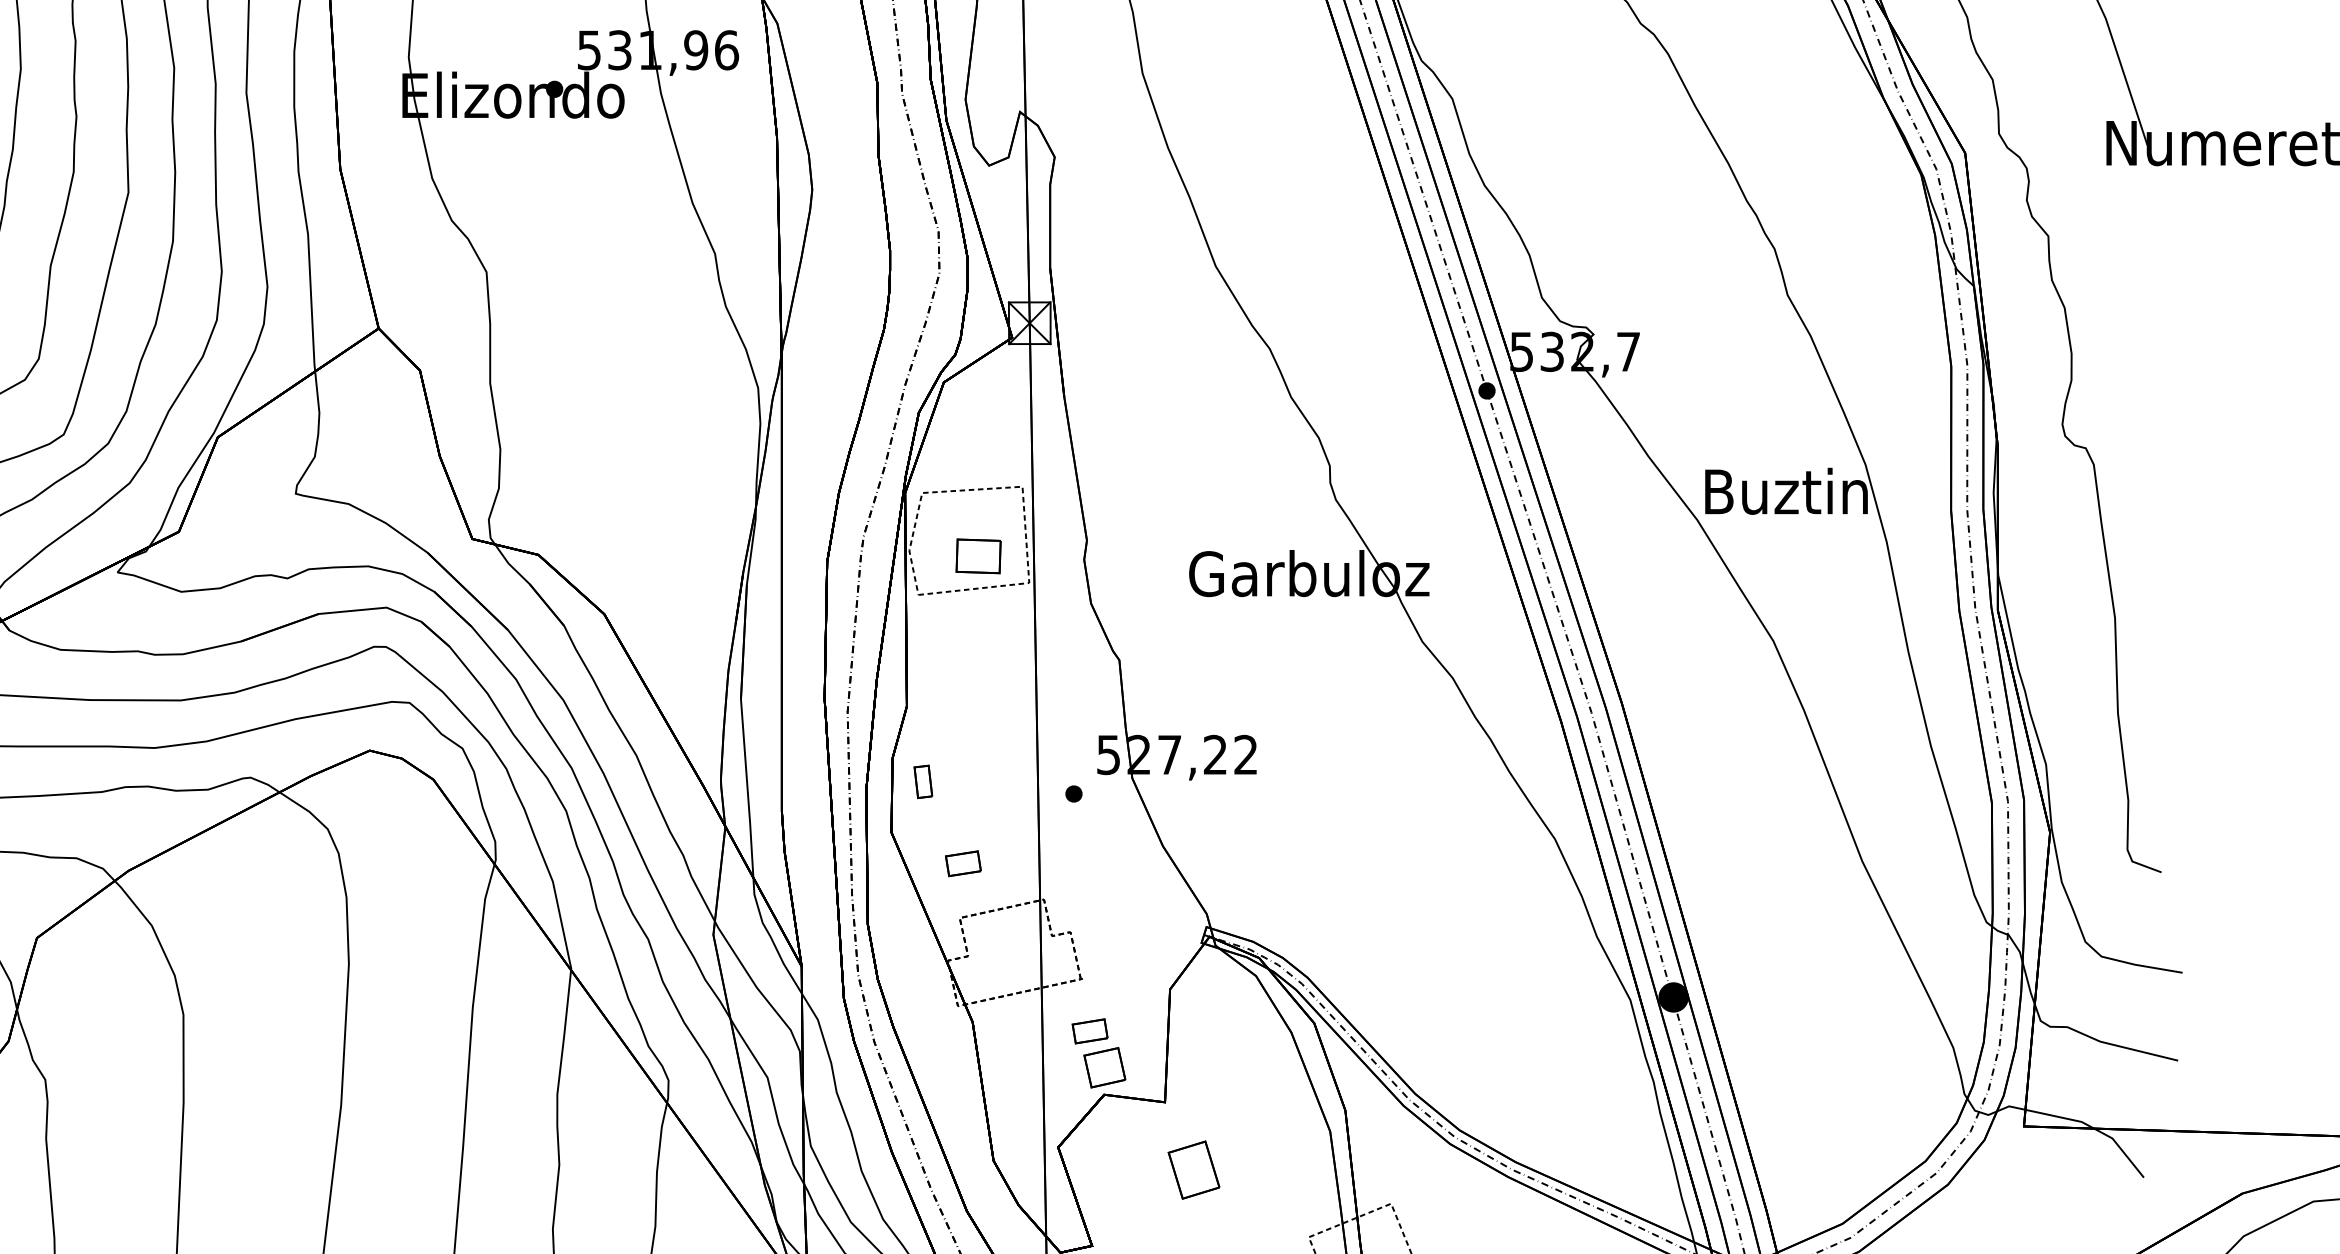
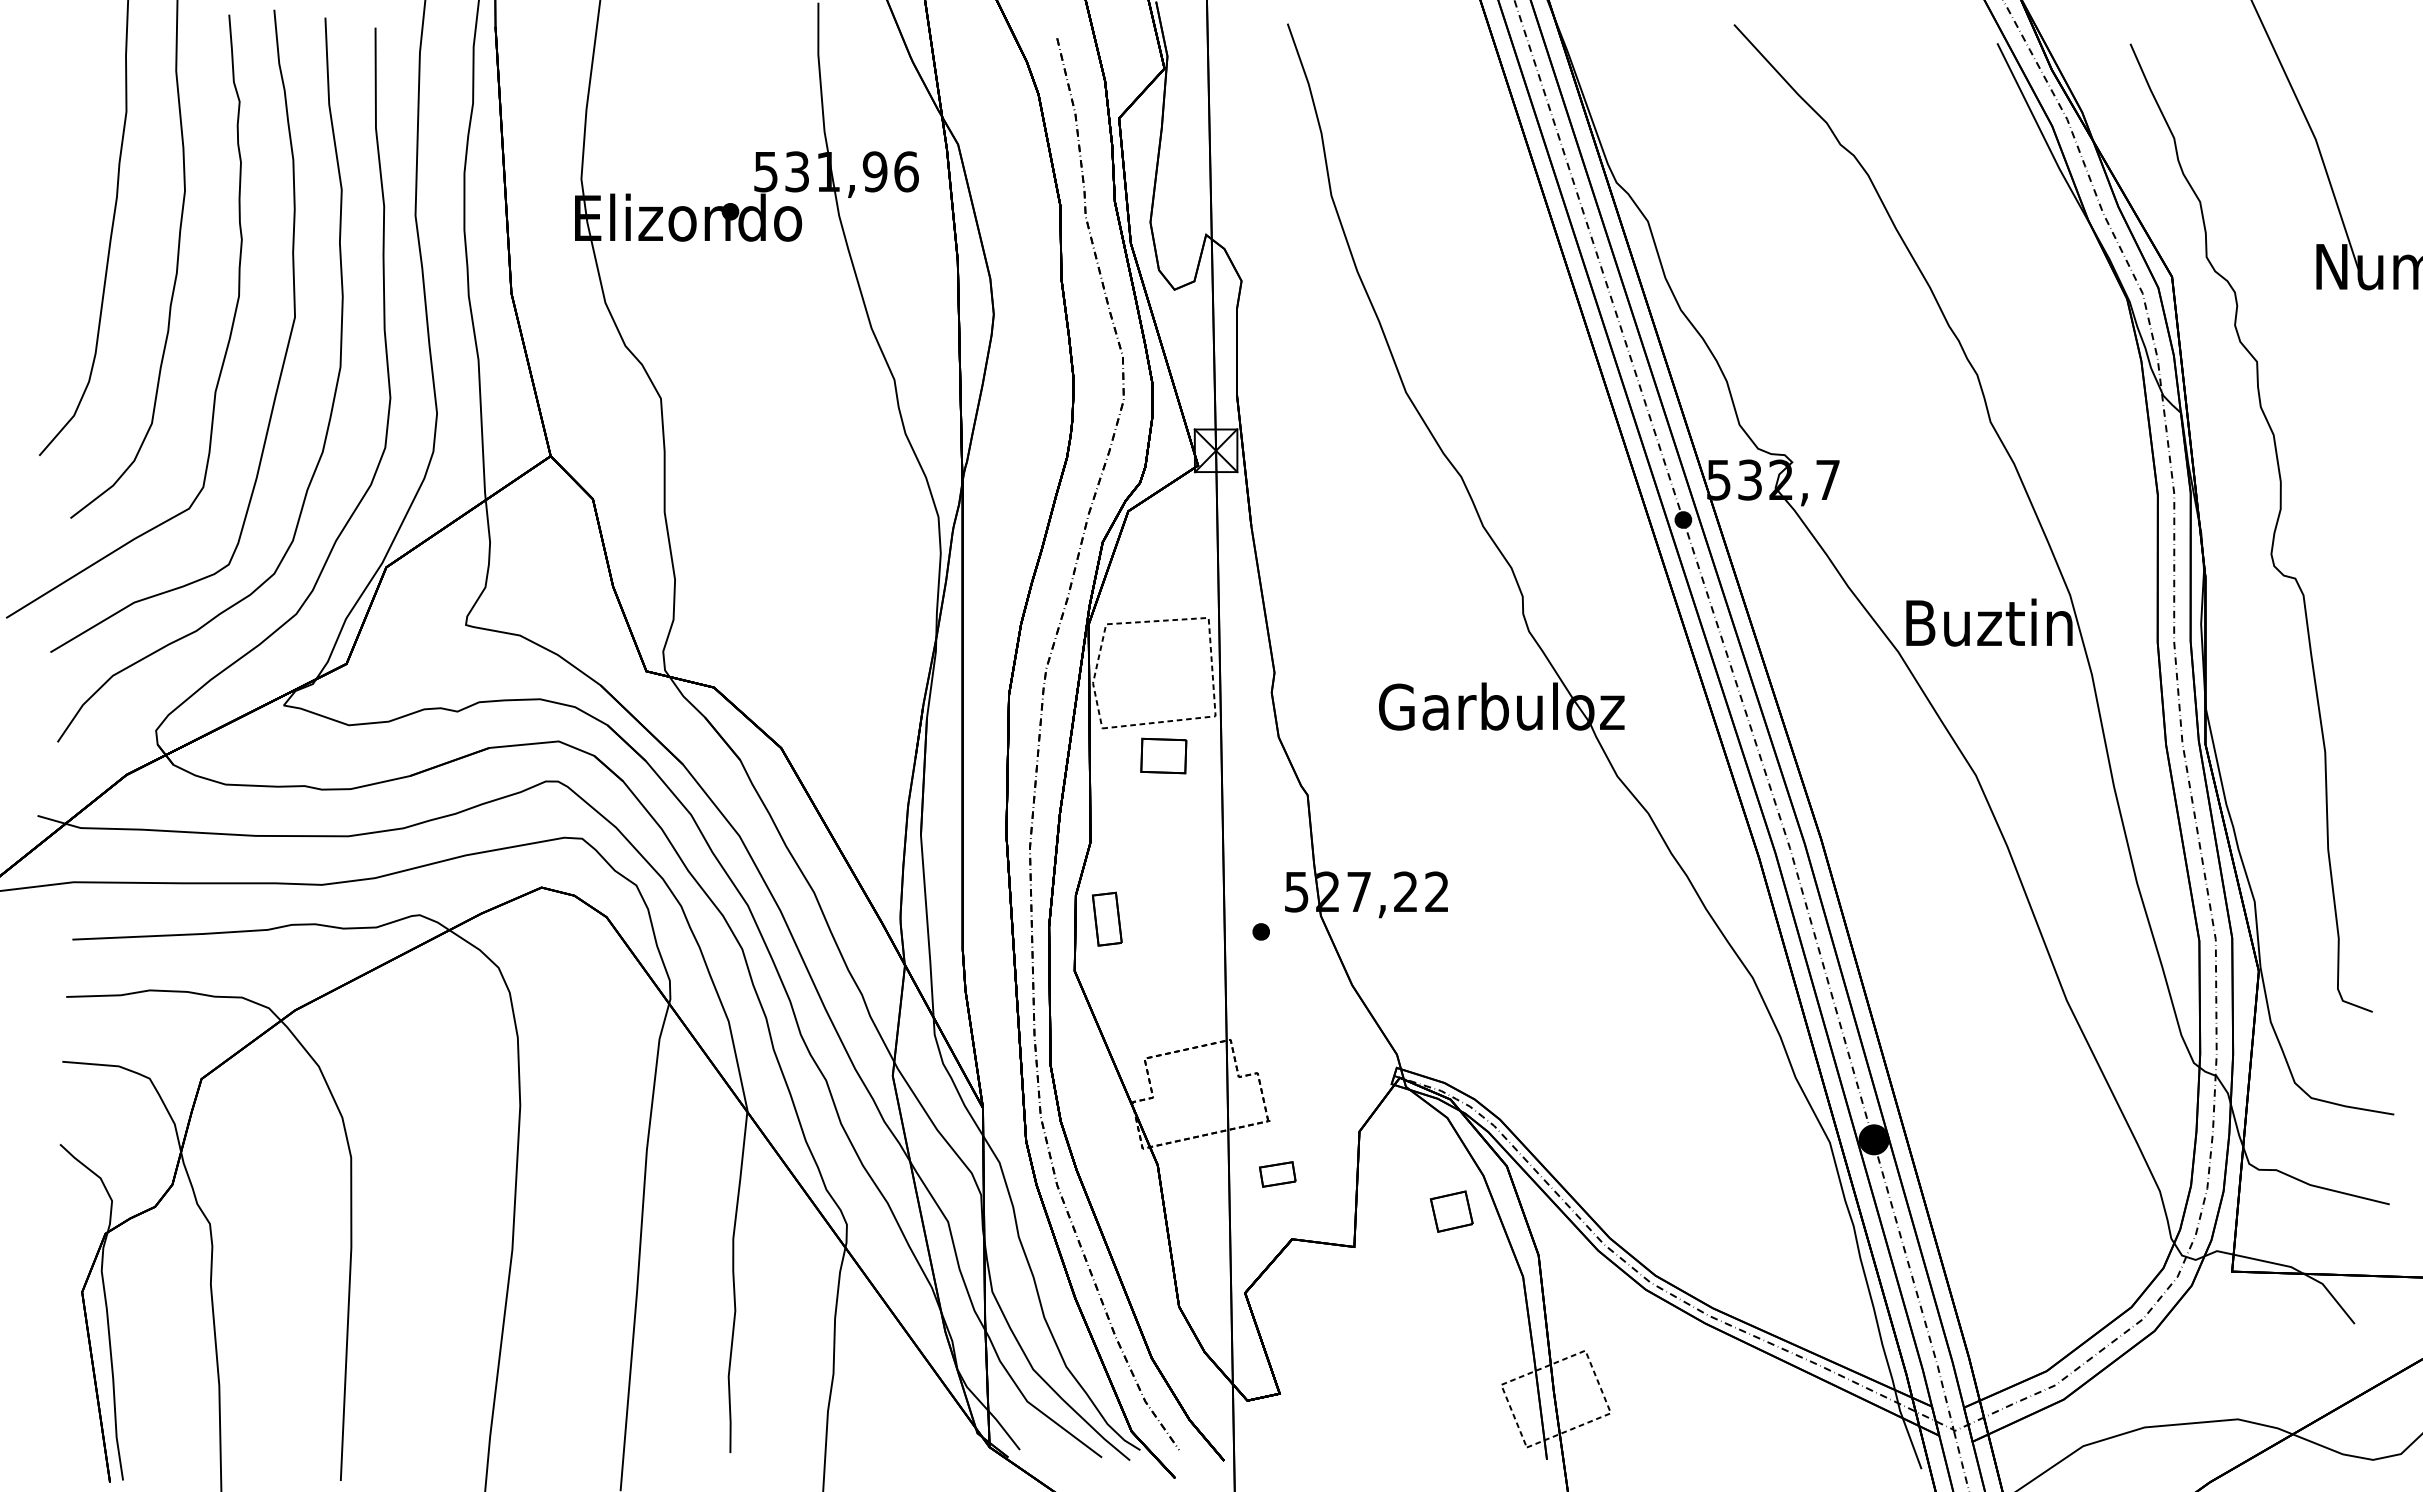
part: (978, 555) -> (1163, 755), moved
part: (923, 781) -> (1107, 919), size x1.6
part: (963, 863) -> (1148, 1002), removed
part: (1104, 1067) -> (1451, 1211), moved
part: (1193, 1170) -> (1383, 1316), removed

